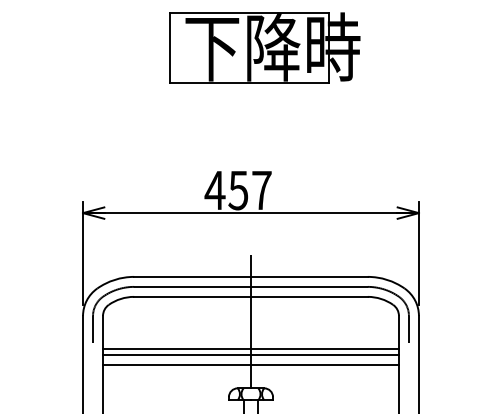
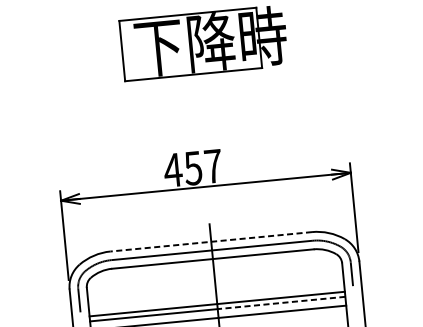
line: (250, 276) -> (210, 241), solid -> dashed
line: (324, 354) -> (281, 302), solid -> dashed

